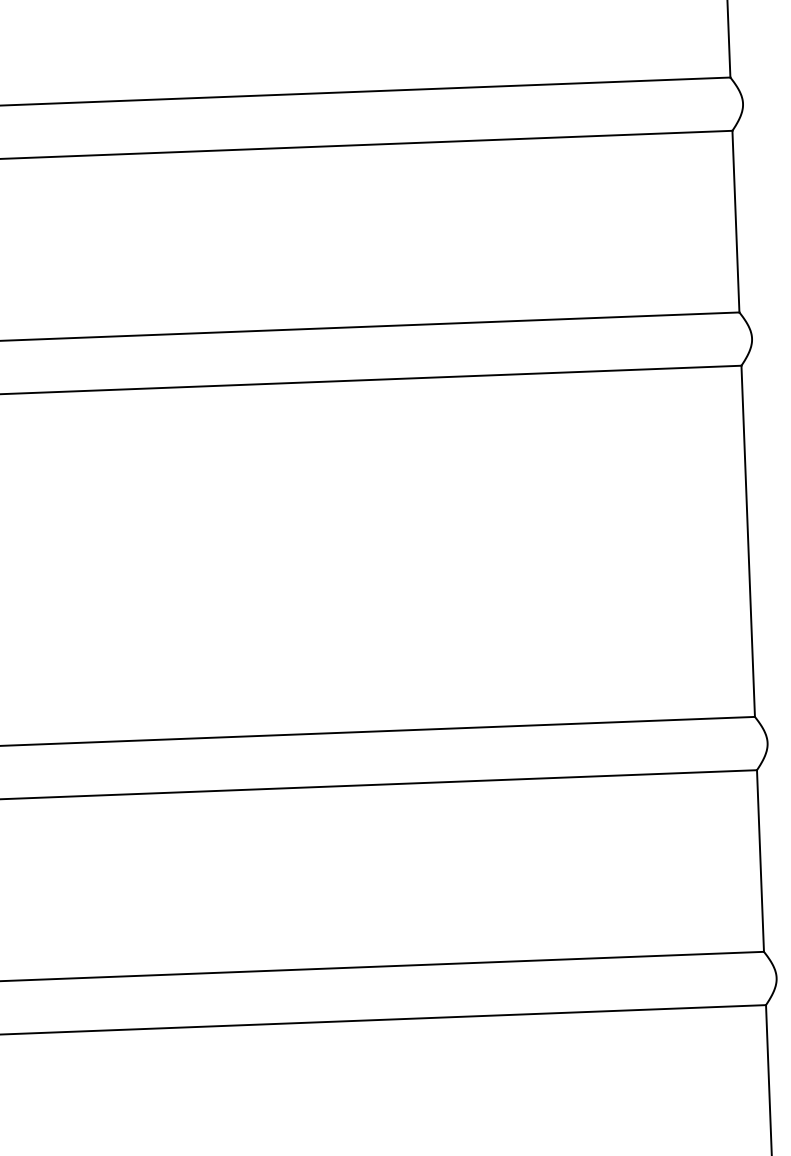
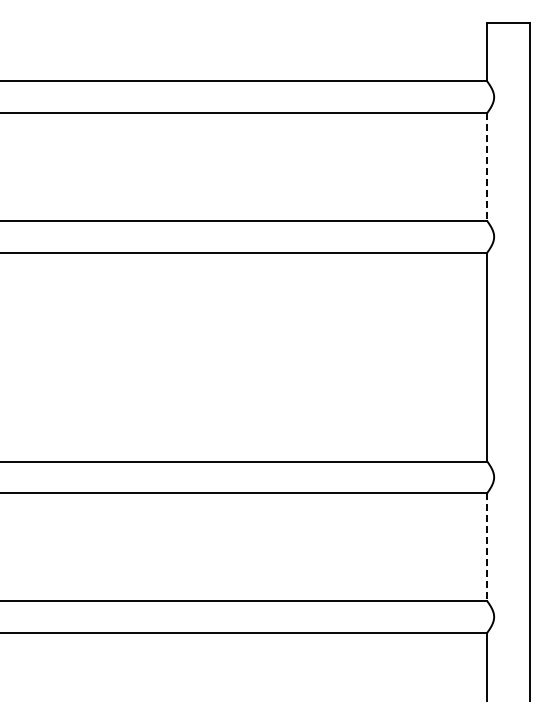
line: (736, 222) -> (487, 167), solid -> dashed
line: (760, 861) -> (487, 547), solid -> dashed

